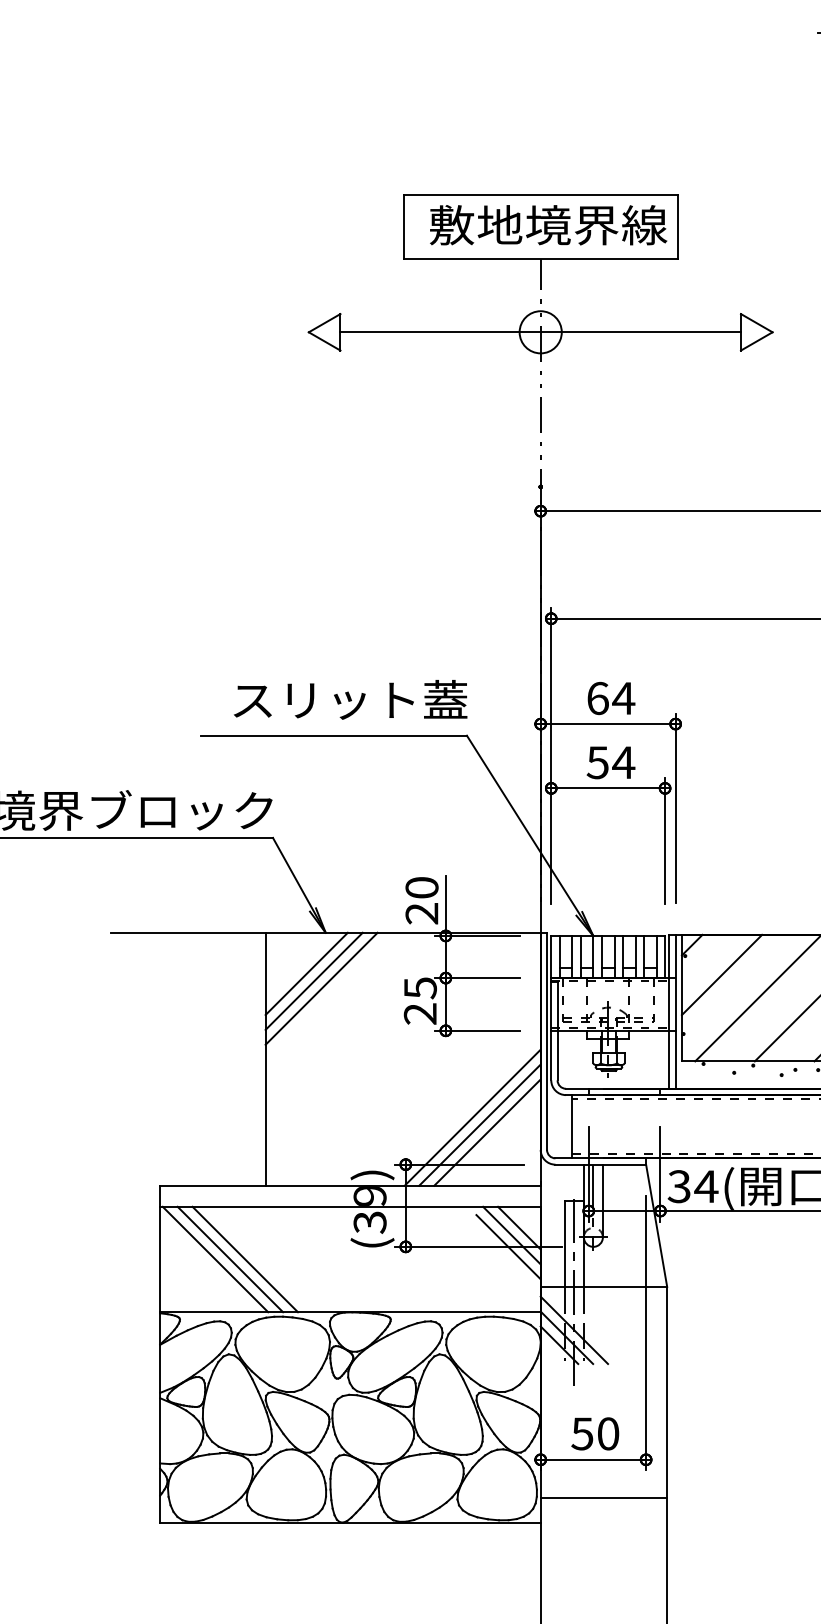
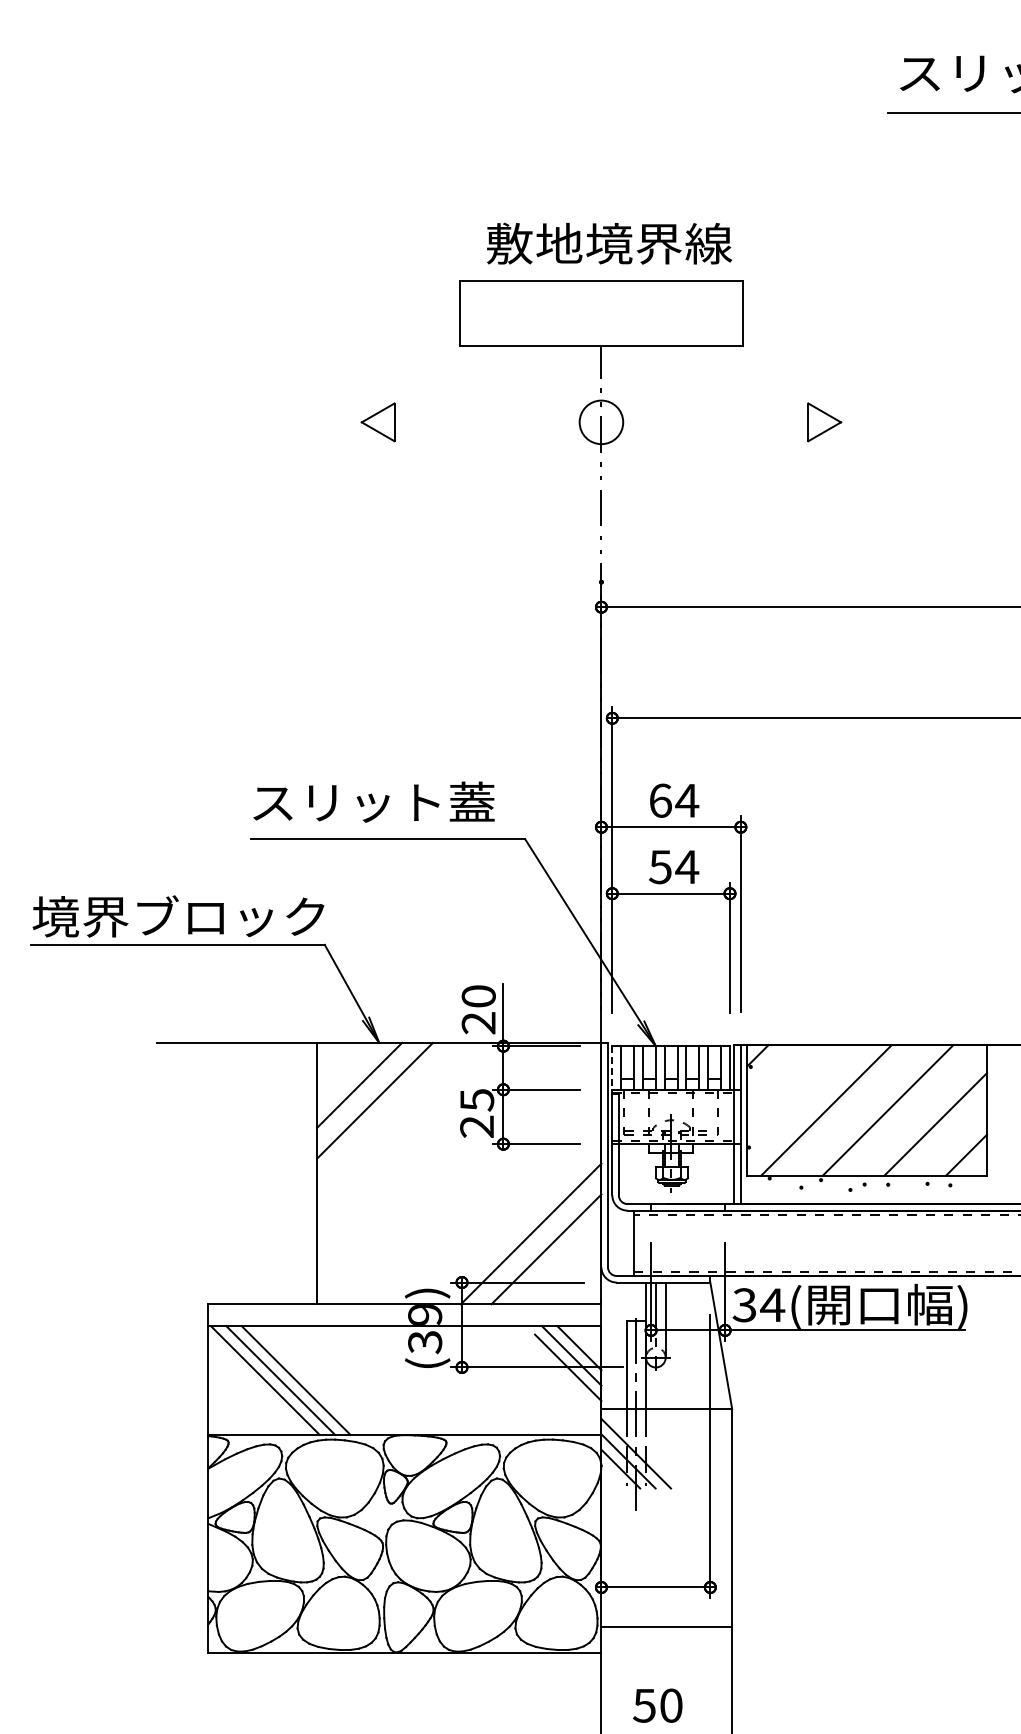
text: (548, 225) -> (609, 243), moved
line: (540, 332) -> (601, 422), removed
text: (350, 699) -> (373, 801), moved
line: (551, 956) -> (612, 1067), solid -> dashed
line: (721, 974) -> (788, 1086), removed
line: (314, 980) -> (367, 1092), removed
line: (479, 1124) -> (538, 1241), removed
text: (594, 1433) -> (657, 1705), moved

